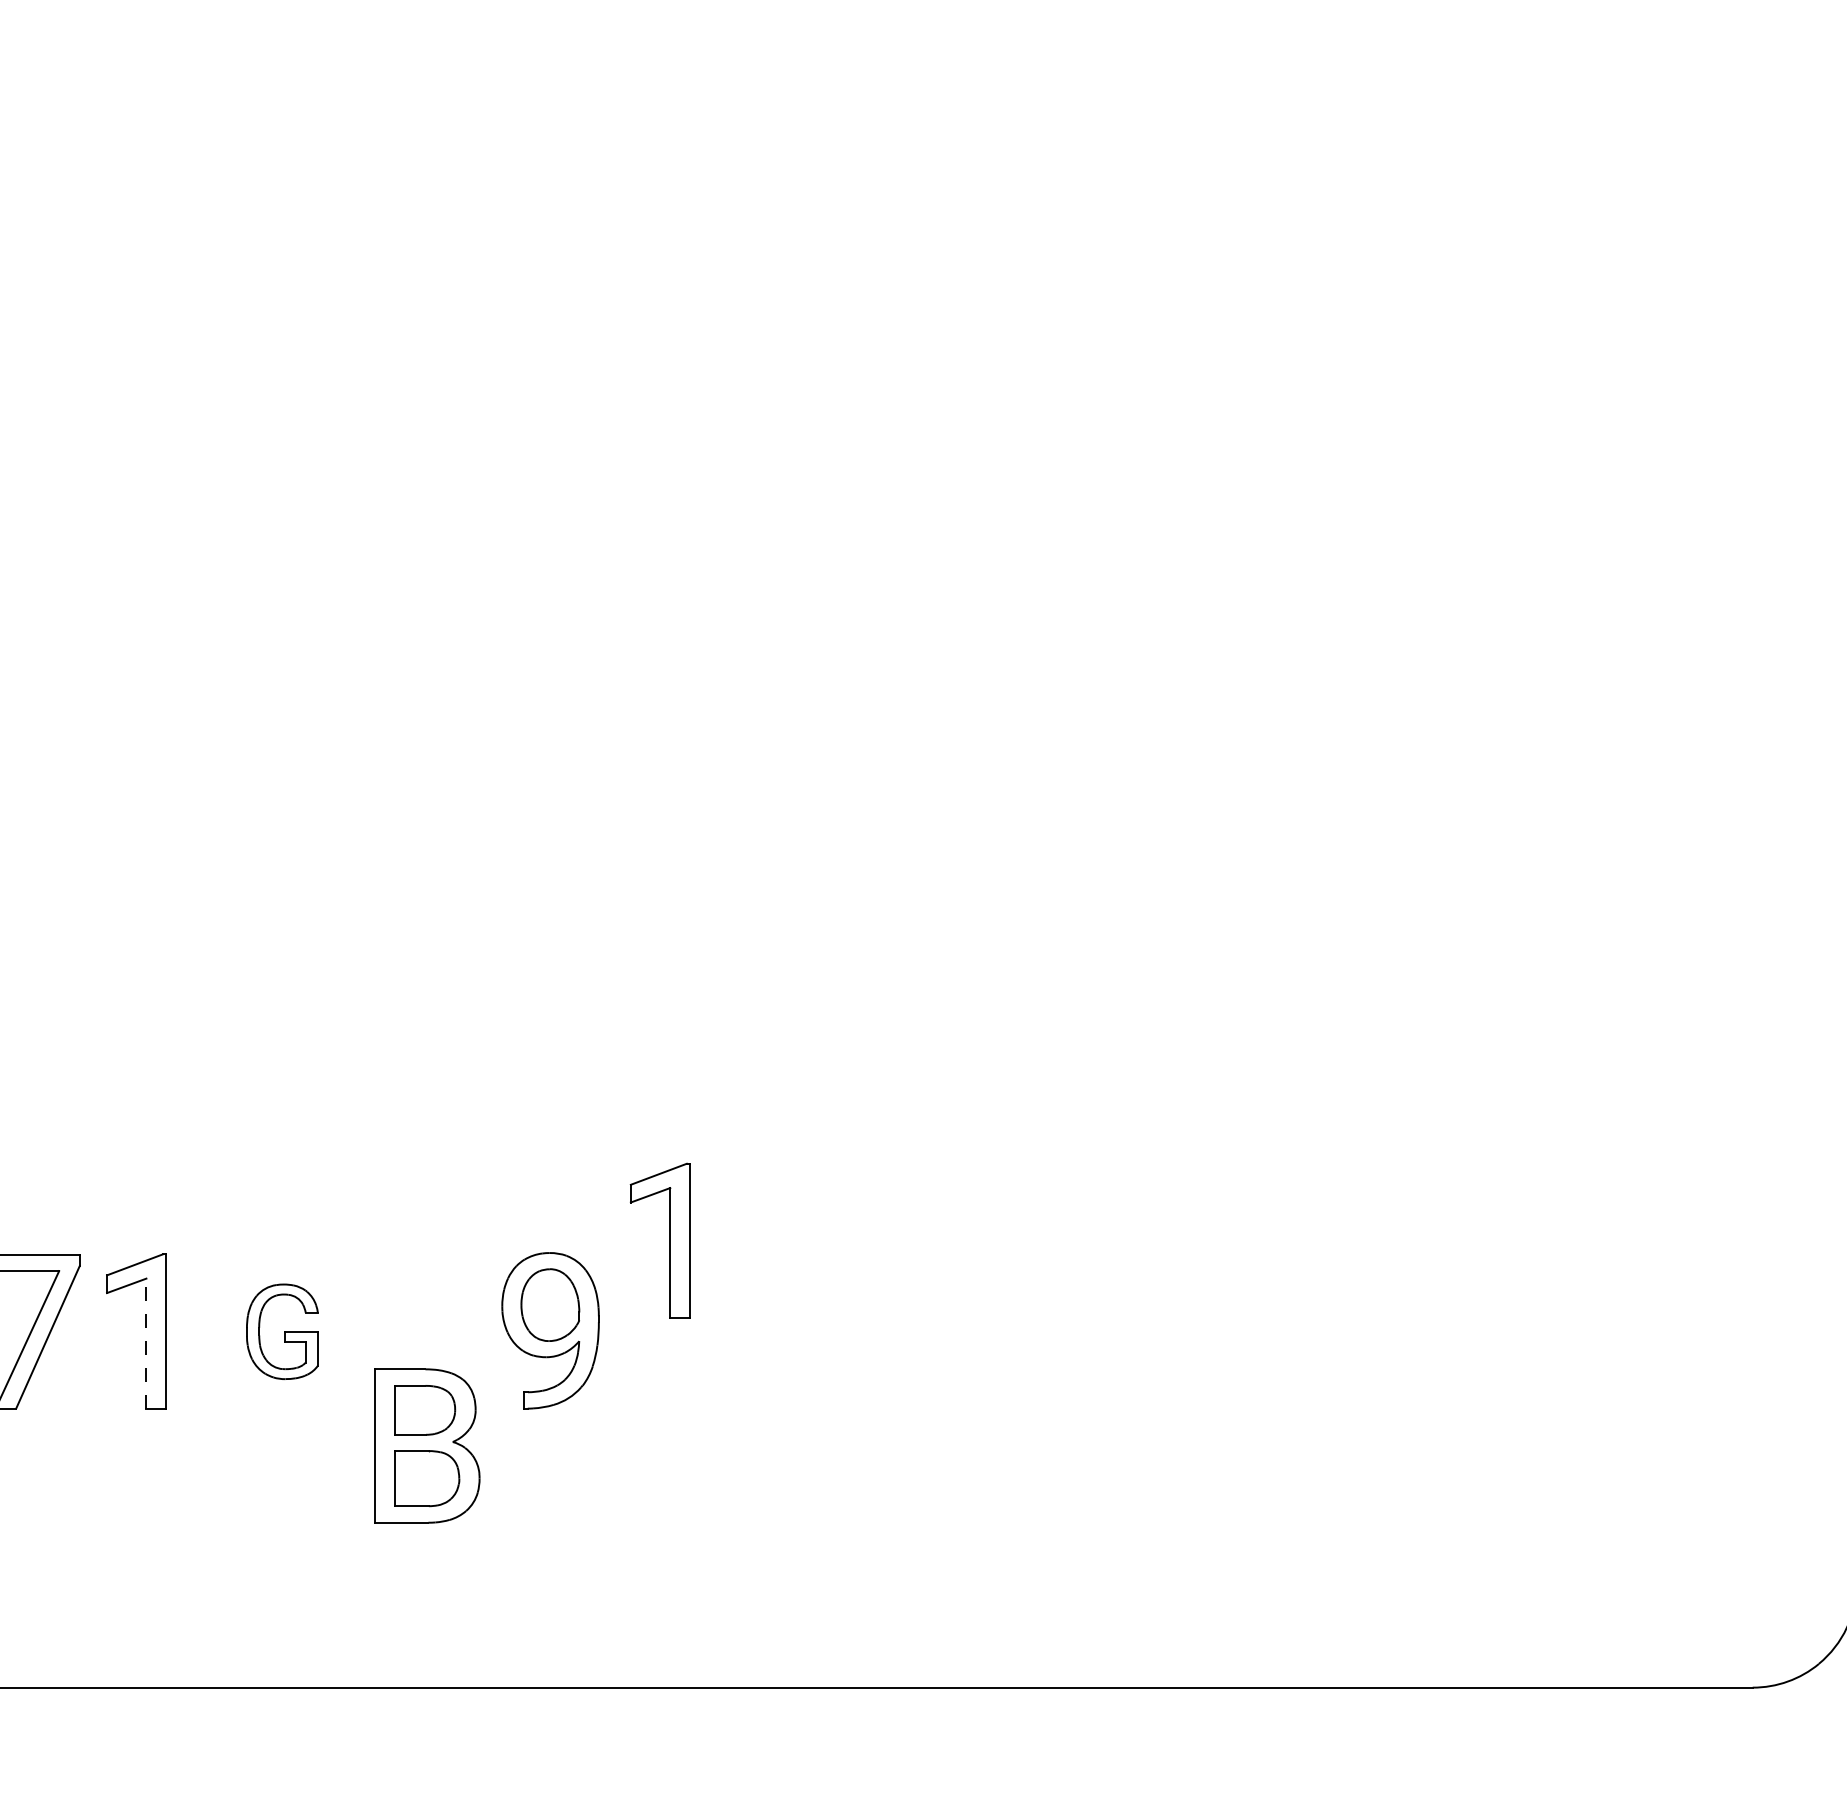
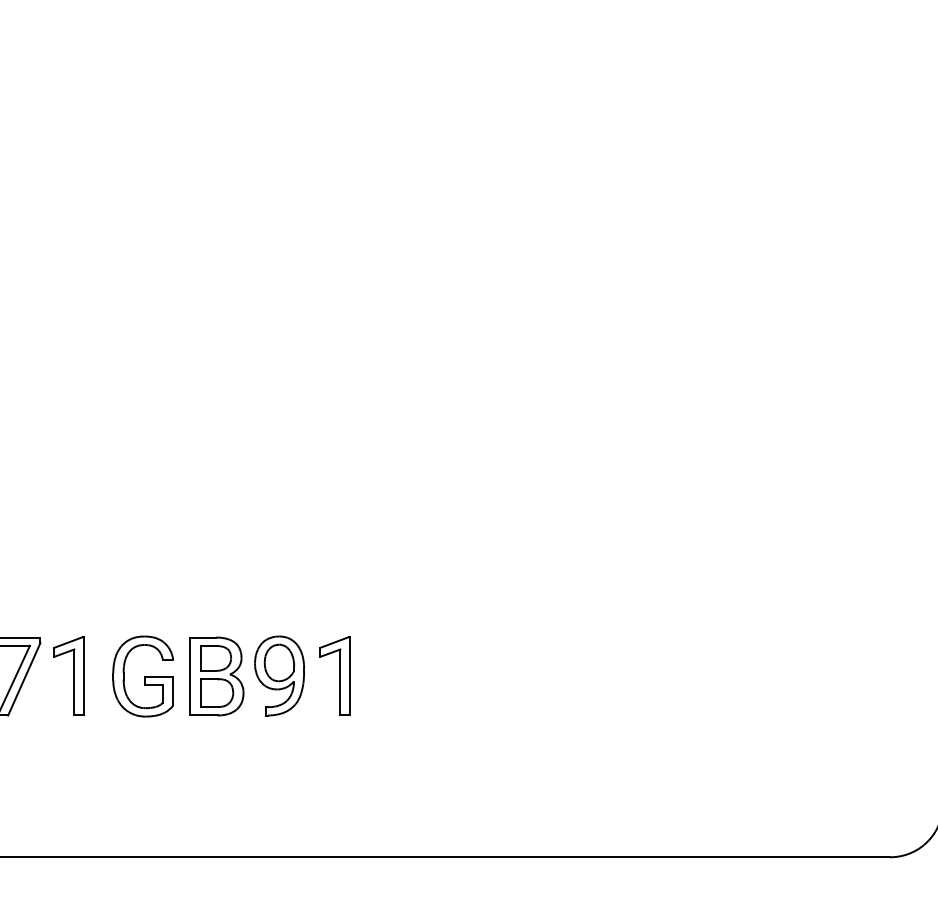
part: (658, 1239) -> (334, 675), moved
part: (282, 1331) -> (143, 676), size x1.67
line: (146, 1343) -> (74, 682), dashed -> solid
part: (426, 1445) -> (216, 676), moved

